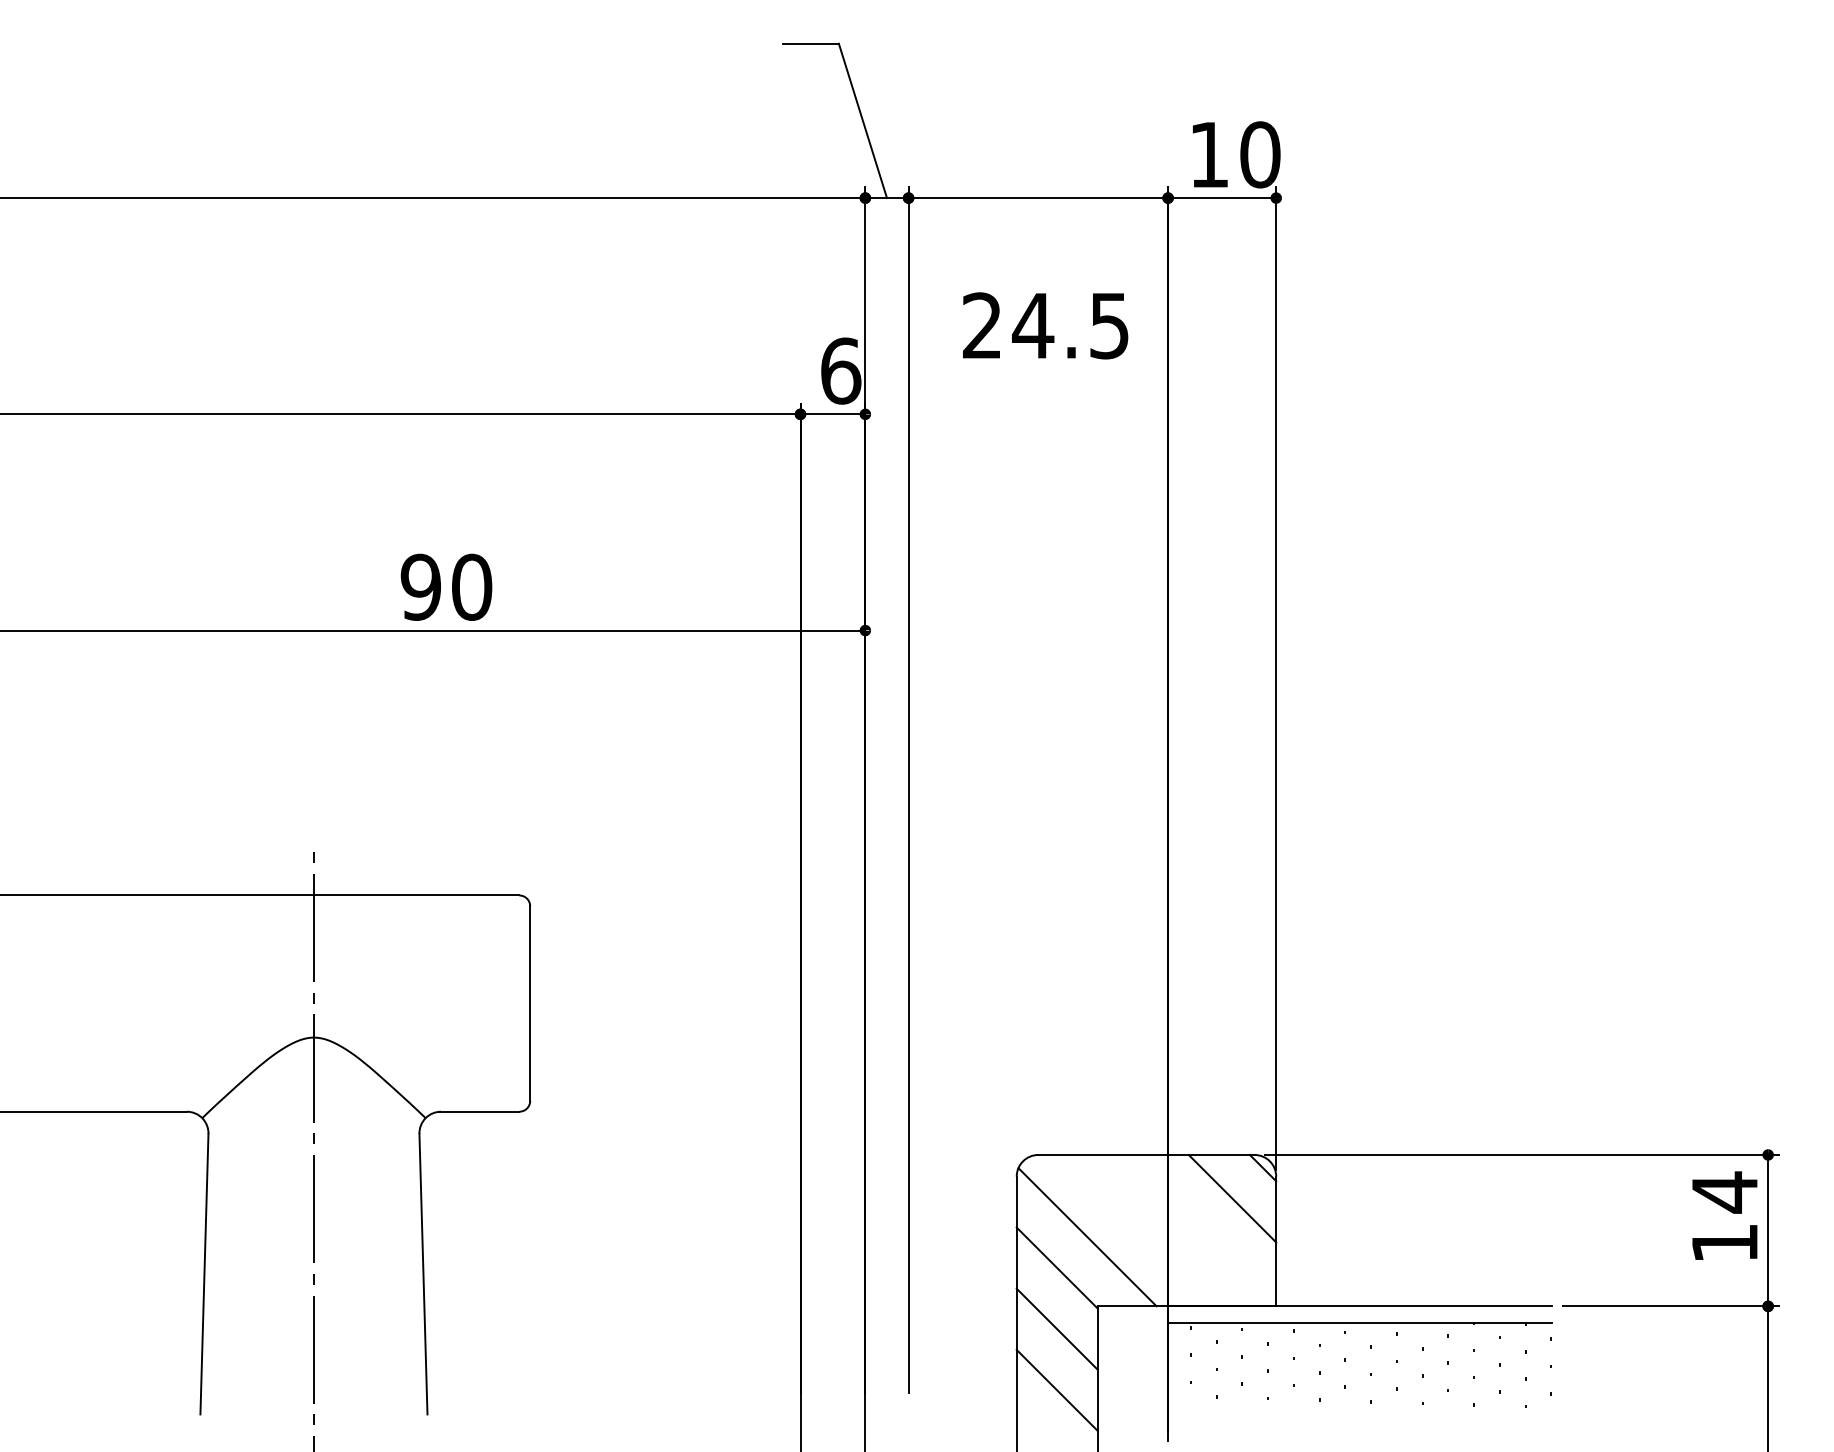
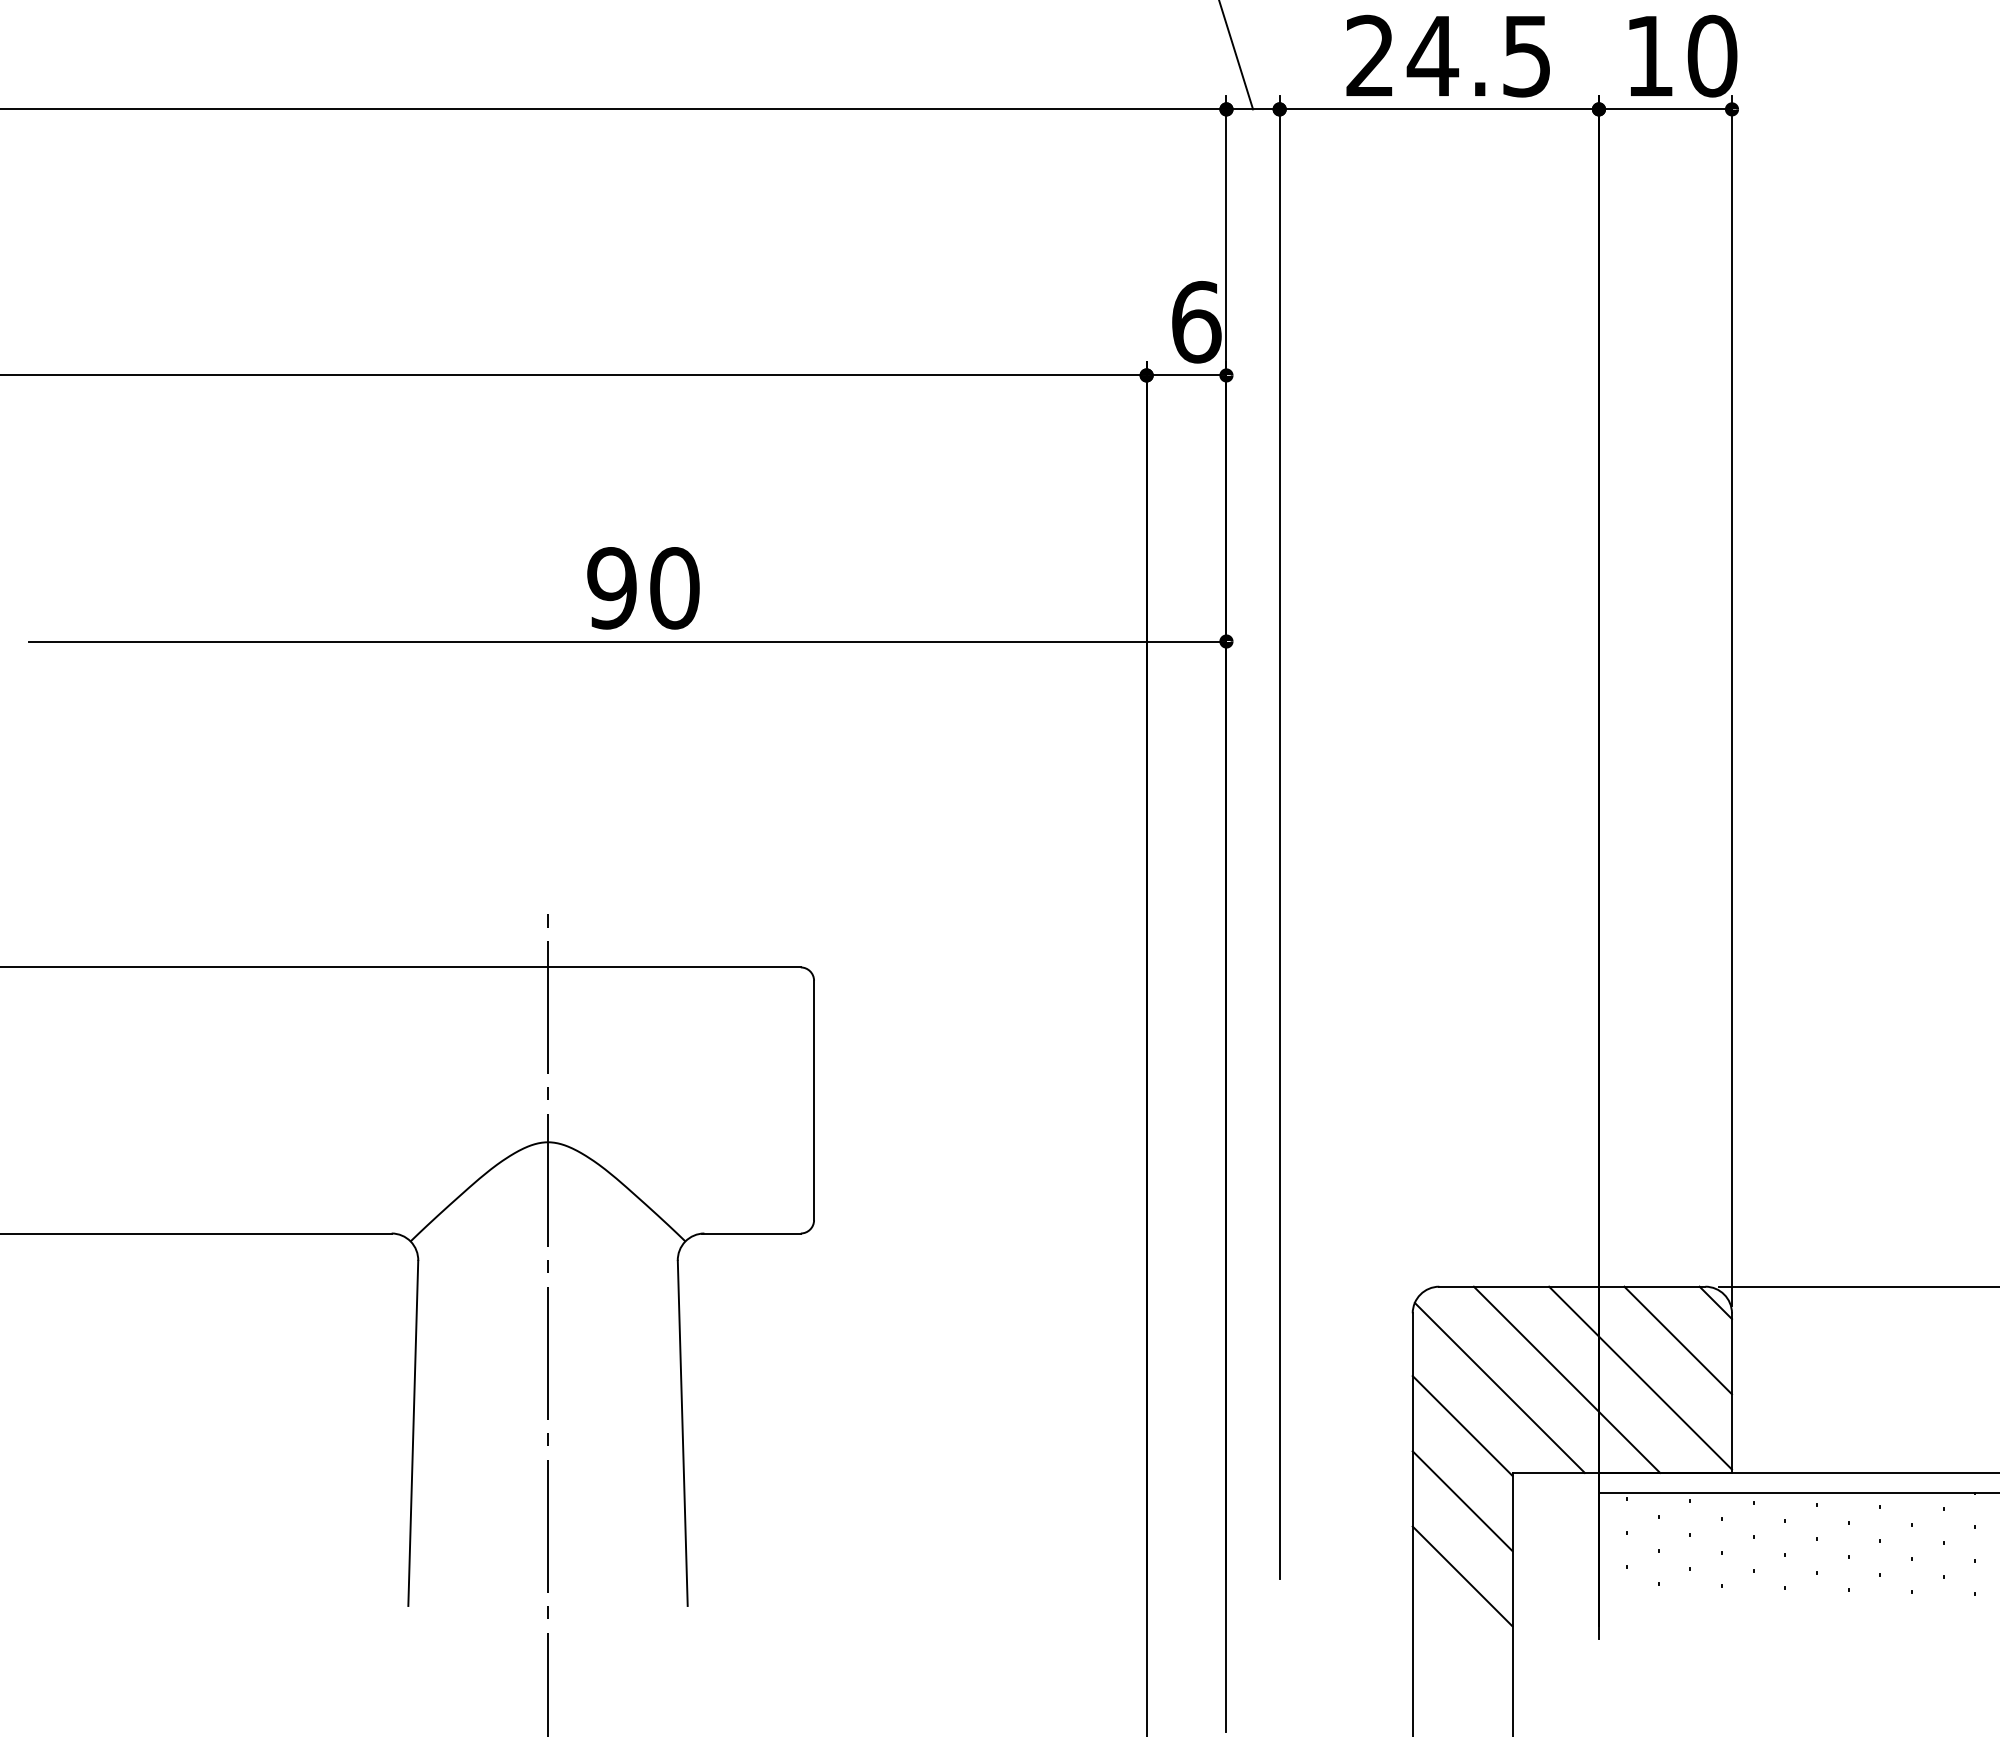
text: (1045, 325) -> (1448, 55), moved
text: (446, 586) -> (643, 587), moved
line: (1201, 1228) -> (1640, 1377), added
line: (1141, 1230) -> (1566, 1379), added

